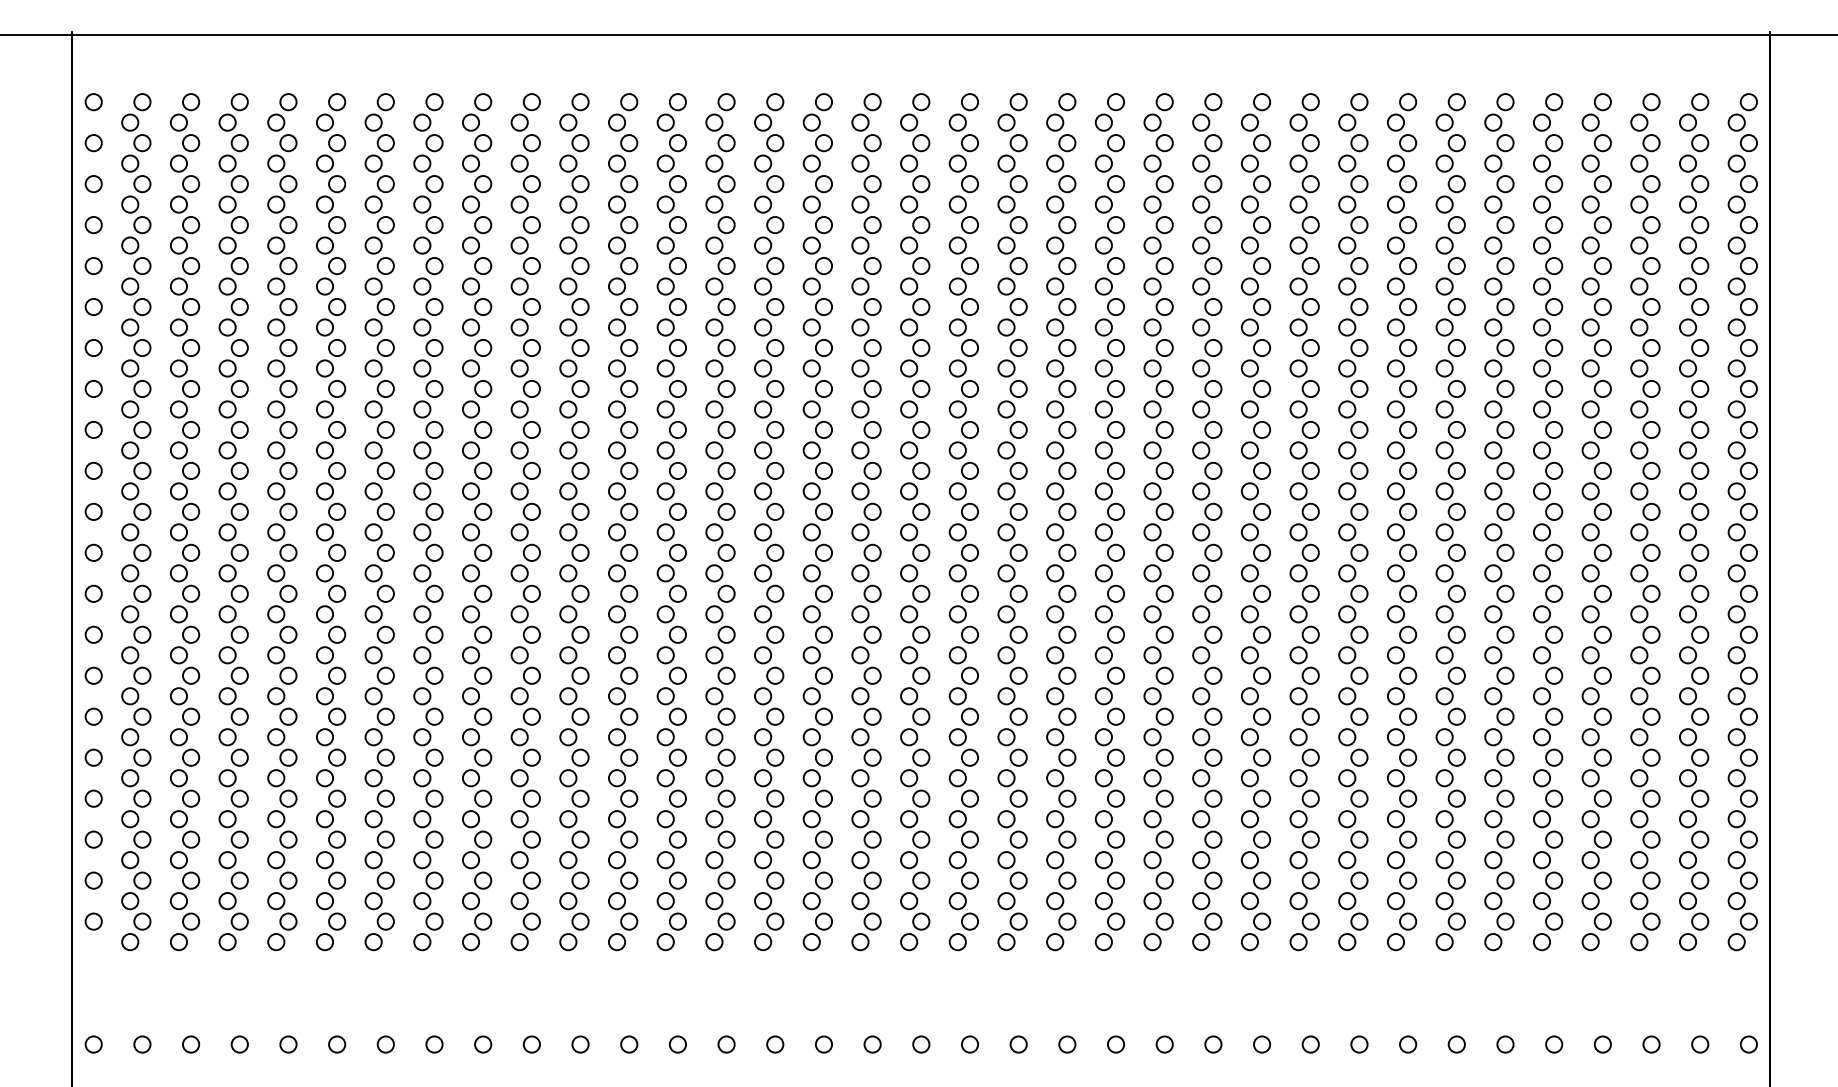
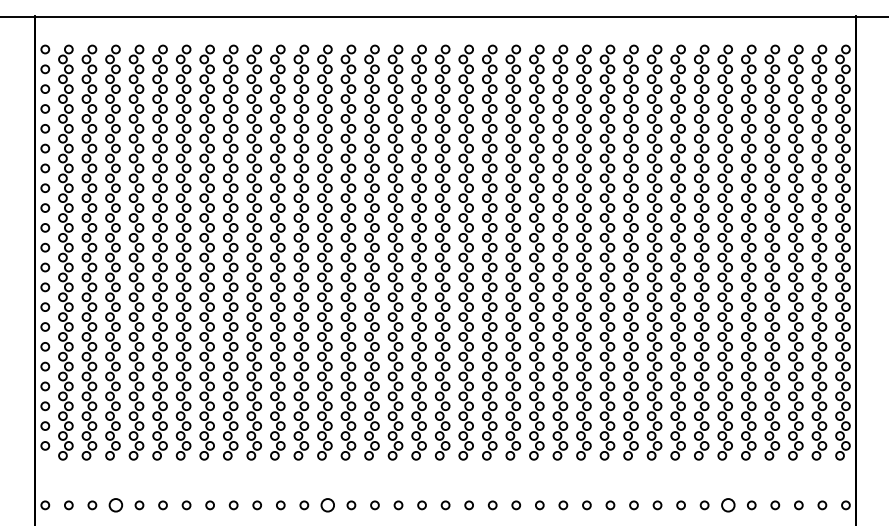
circle: (238, 1044) -> (115, 505), size x1.6
circle: (677, 1044) -> (327, 505), size x1.6
circle: (1504, 1044) -> (727, 505), size x1.6

